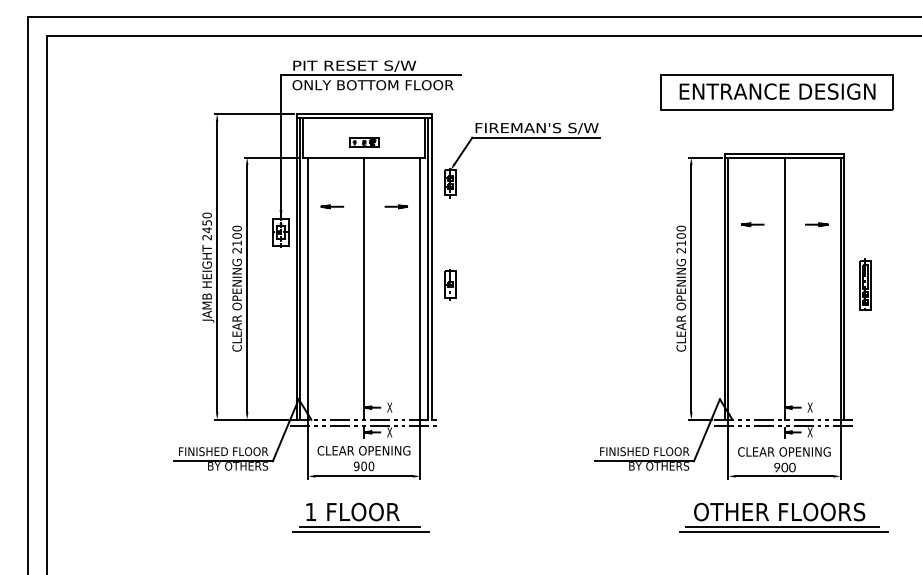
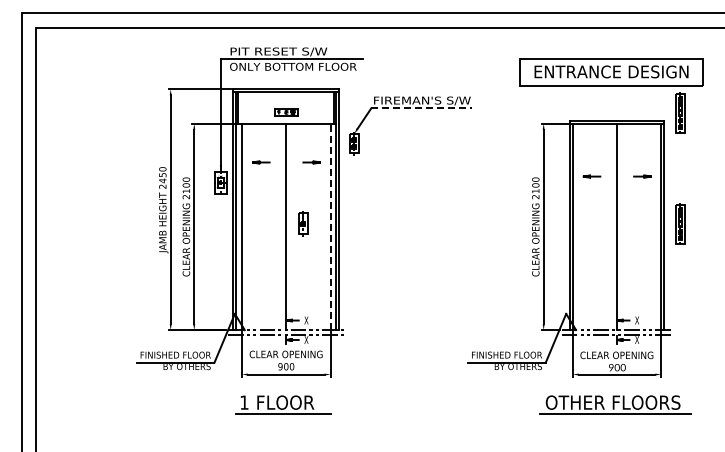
line: (537, 138) -> (422, 108), solid -> dashed
part: (865, 143) -> (680, 112), added
part: (450, 284) -> (303, 223), moved
line: (420, 288) -> (330, 226), solid -> dashed
line: (360, 532) -> (283, 418), removed
line: (783, 532) -> (616, 418), removed

